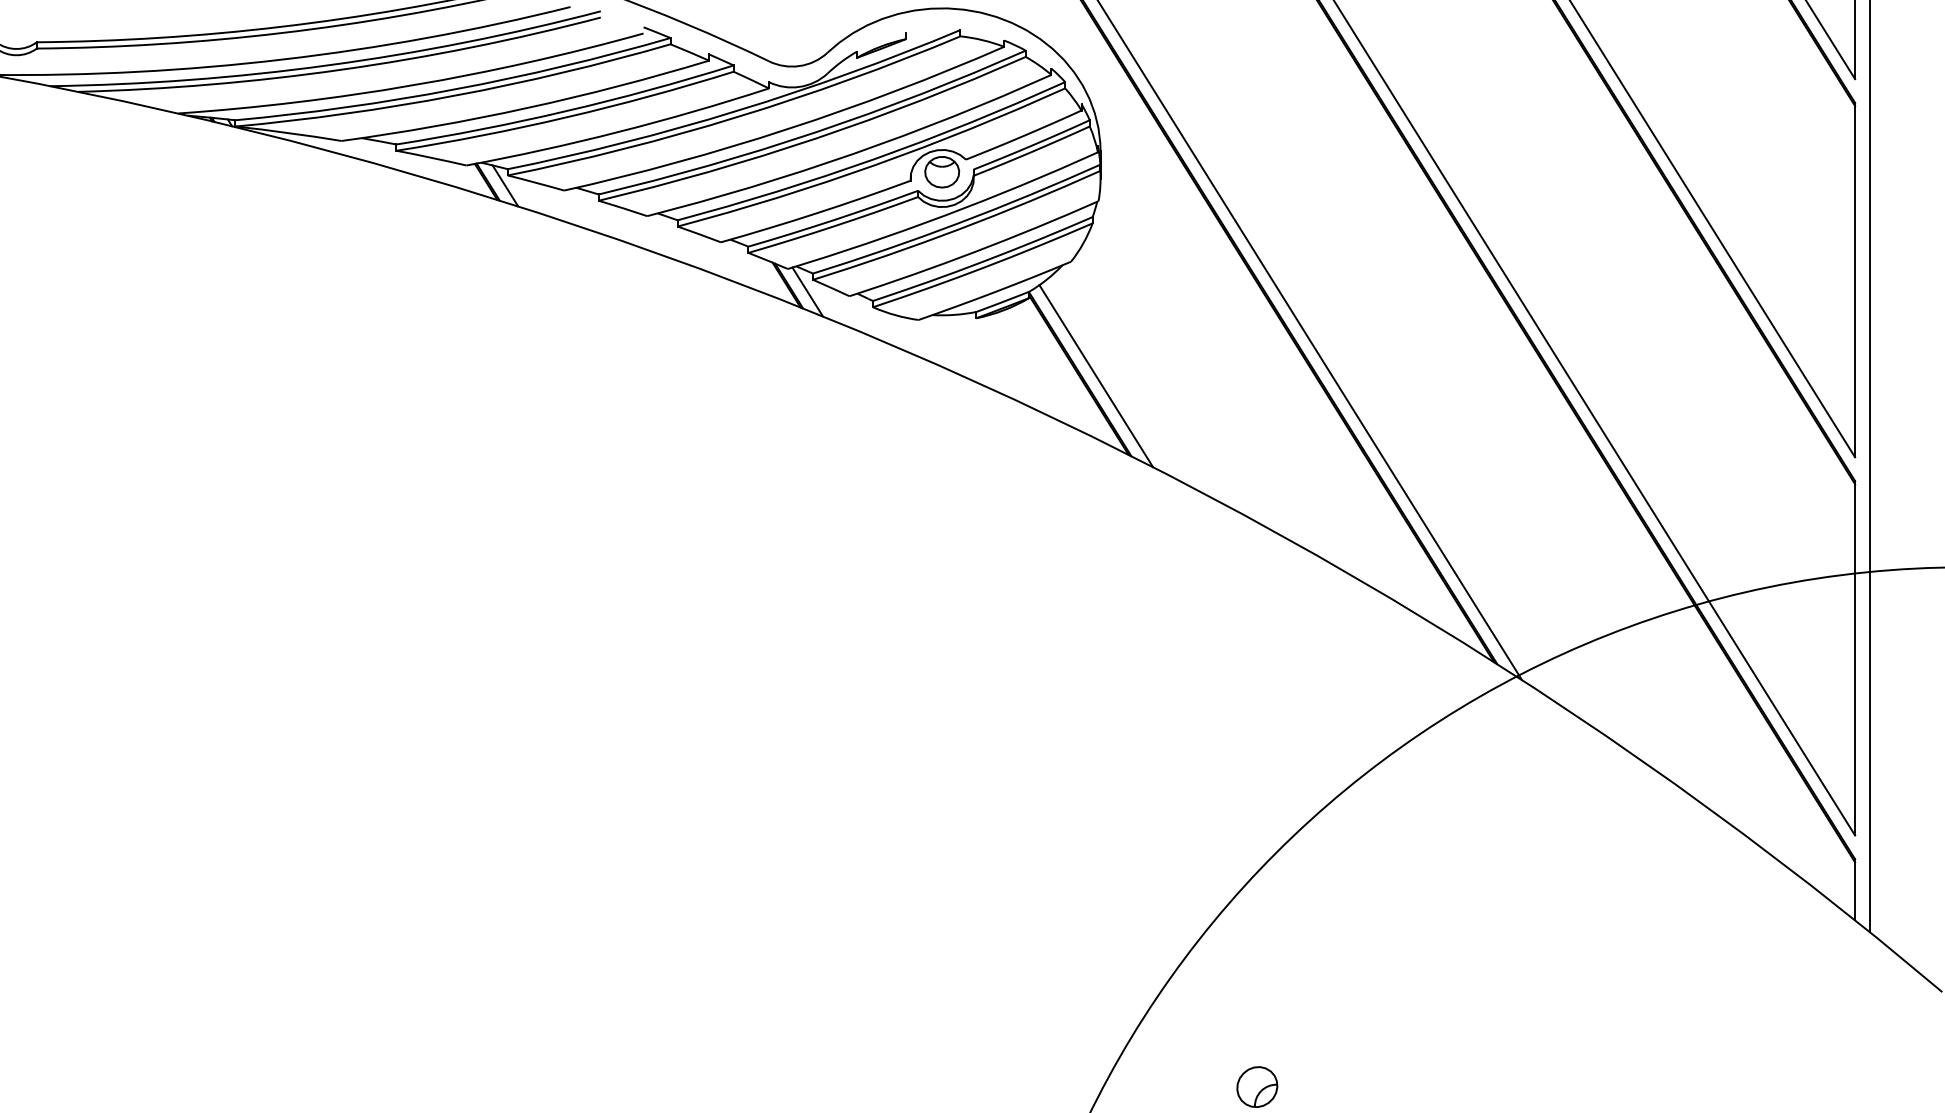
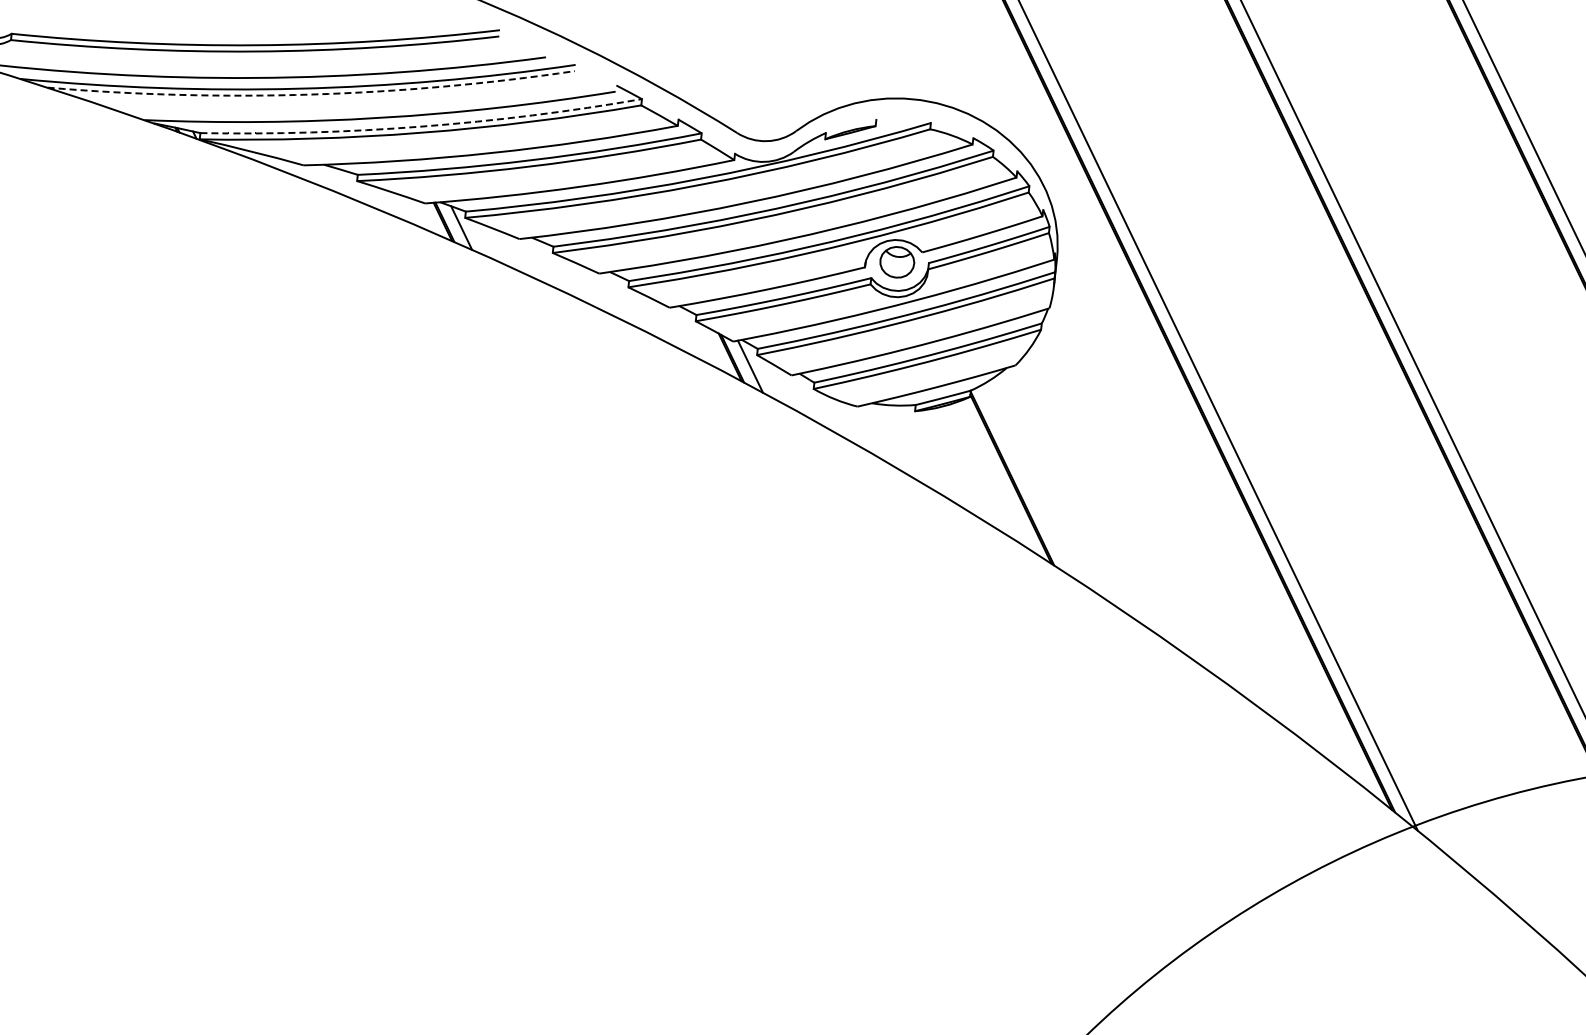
arc: (341, 69) -> (311, 94), solid -> dashed
arc: (454, 89) -> (421, 126), solid -> dashed
line: (1096, 376) -> (1028, 482), removed

